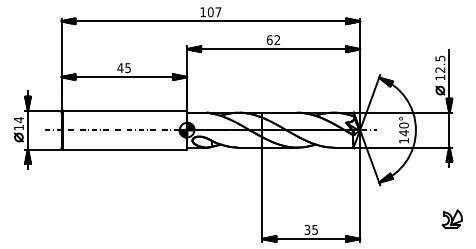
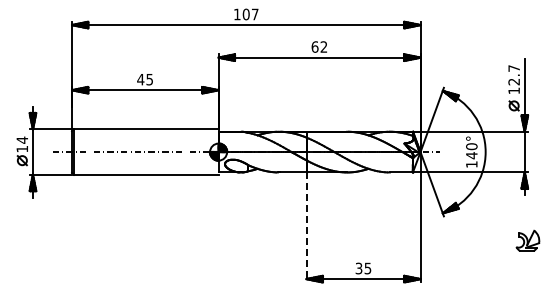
text: (439, 58) -> (513, 68), 12.5 -> 12.7
line: (262, 194) -> (306, 227), solid -> dashed
part: (451, 218) -> (527, 240), moved

